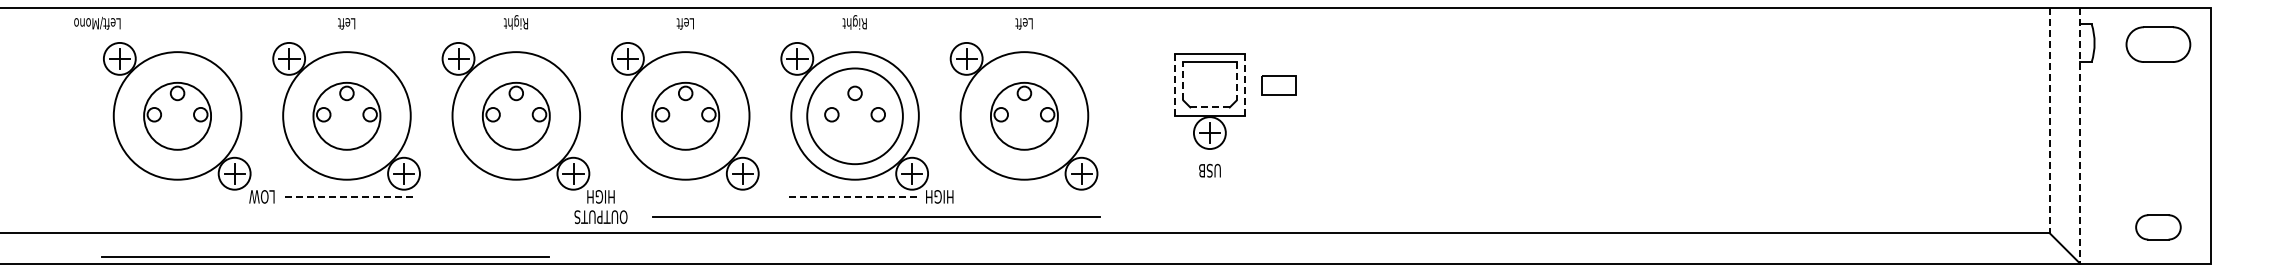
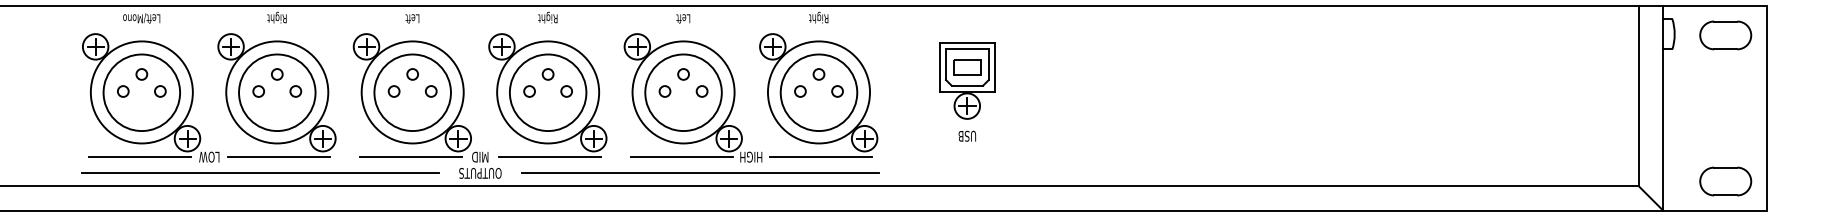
text: (97, 22) -> (141, 17), moved
text: (346, 22) -> (276, 17), Left -> Right
text: (515, 22) -> (412, 17), Right -> Left
text: (685, 22) -> (547, 17), Left -> Right
text: (854, 22) -> (683, 17), Right -> Left
text: (1024, 22) -> (819, 17), Left -> Right
line: (1183, 80) -> (946, 64), dashed -> solid
line: (1236, 81) -> (988, 64), dashed -> solid
line: (1175, 84) -> (939, 67), dashed -> solid
line: (1244, 84) -> (994, 67), dashed -> solid
part: (1278, 85) -> (966, 68), moved
line: (1210, 107) -> (967, 85), dashed -> solid
circle: (177, 116) -> (141, 92), size x1.43
circle: (346, 116) -> (276, 92), size x1.43
circle: (516, 116) -> (412, 92), size x1.43
circle: (685, 116) -> (547, 92), size x1.43
circle: (1024, 116) -> (819, 92), size x1.43
line: (2049, 120) -> (1638, 96), dashed -> solid
line: (2080, 136) -> (1663, 108), dashed -> solid
line: (175, 196) -> (140, 156), added
line: (349, 196) -> (279, 156), dashed -> solid
line: (513, 196) -> (410, 156), added
text: (600, 196) -> (480, 156), HIGH -> MID
line: (687, 196) -> (549, 156), added
line: (852, 196) -> (681, 156), dashed -> solid
line: (1026, 196) -> (820, 156), added
part: (2158, 227) -> (1725, 181), size x1.43
line: (325, 256) -> (260, 172), moved

